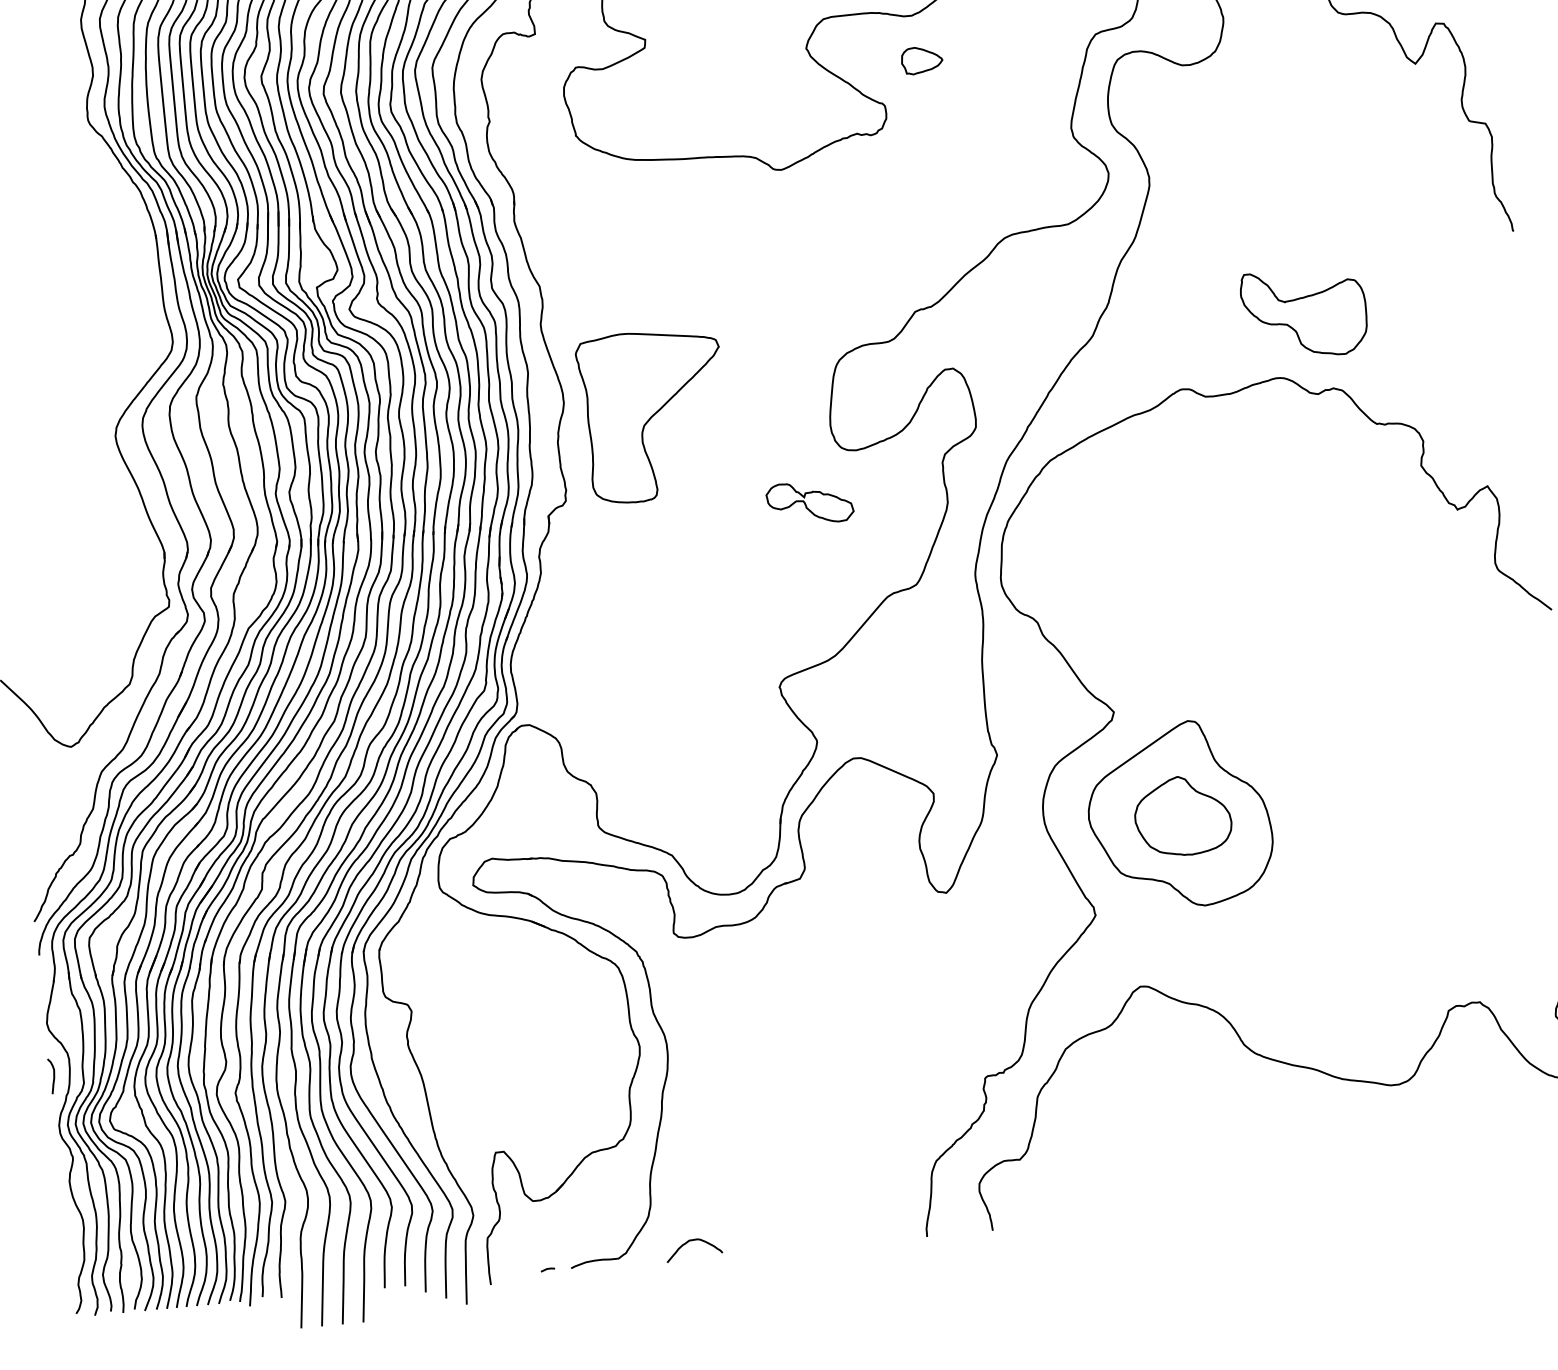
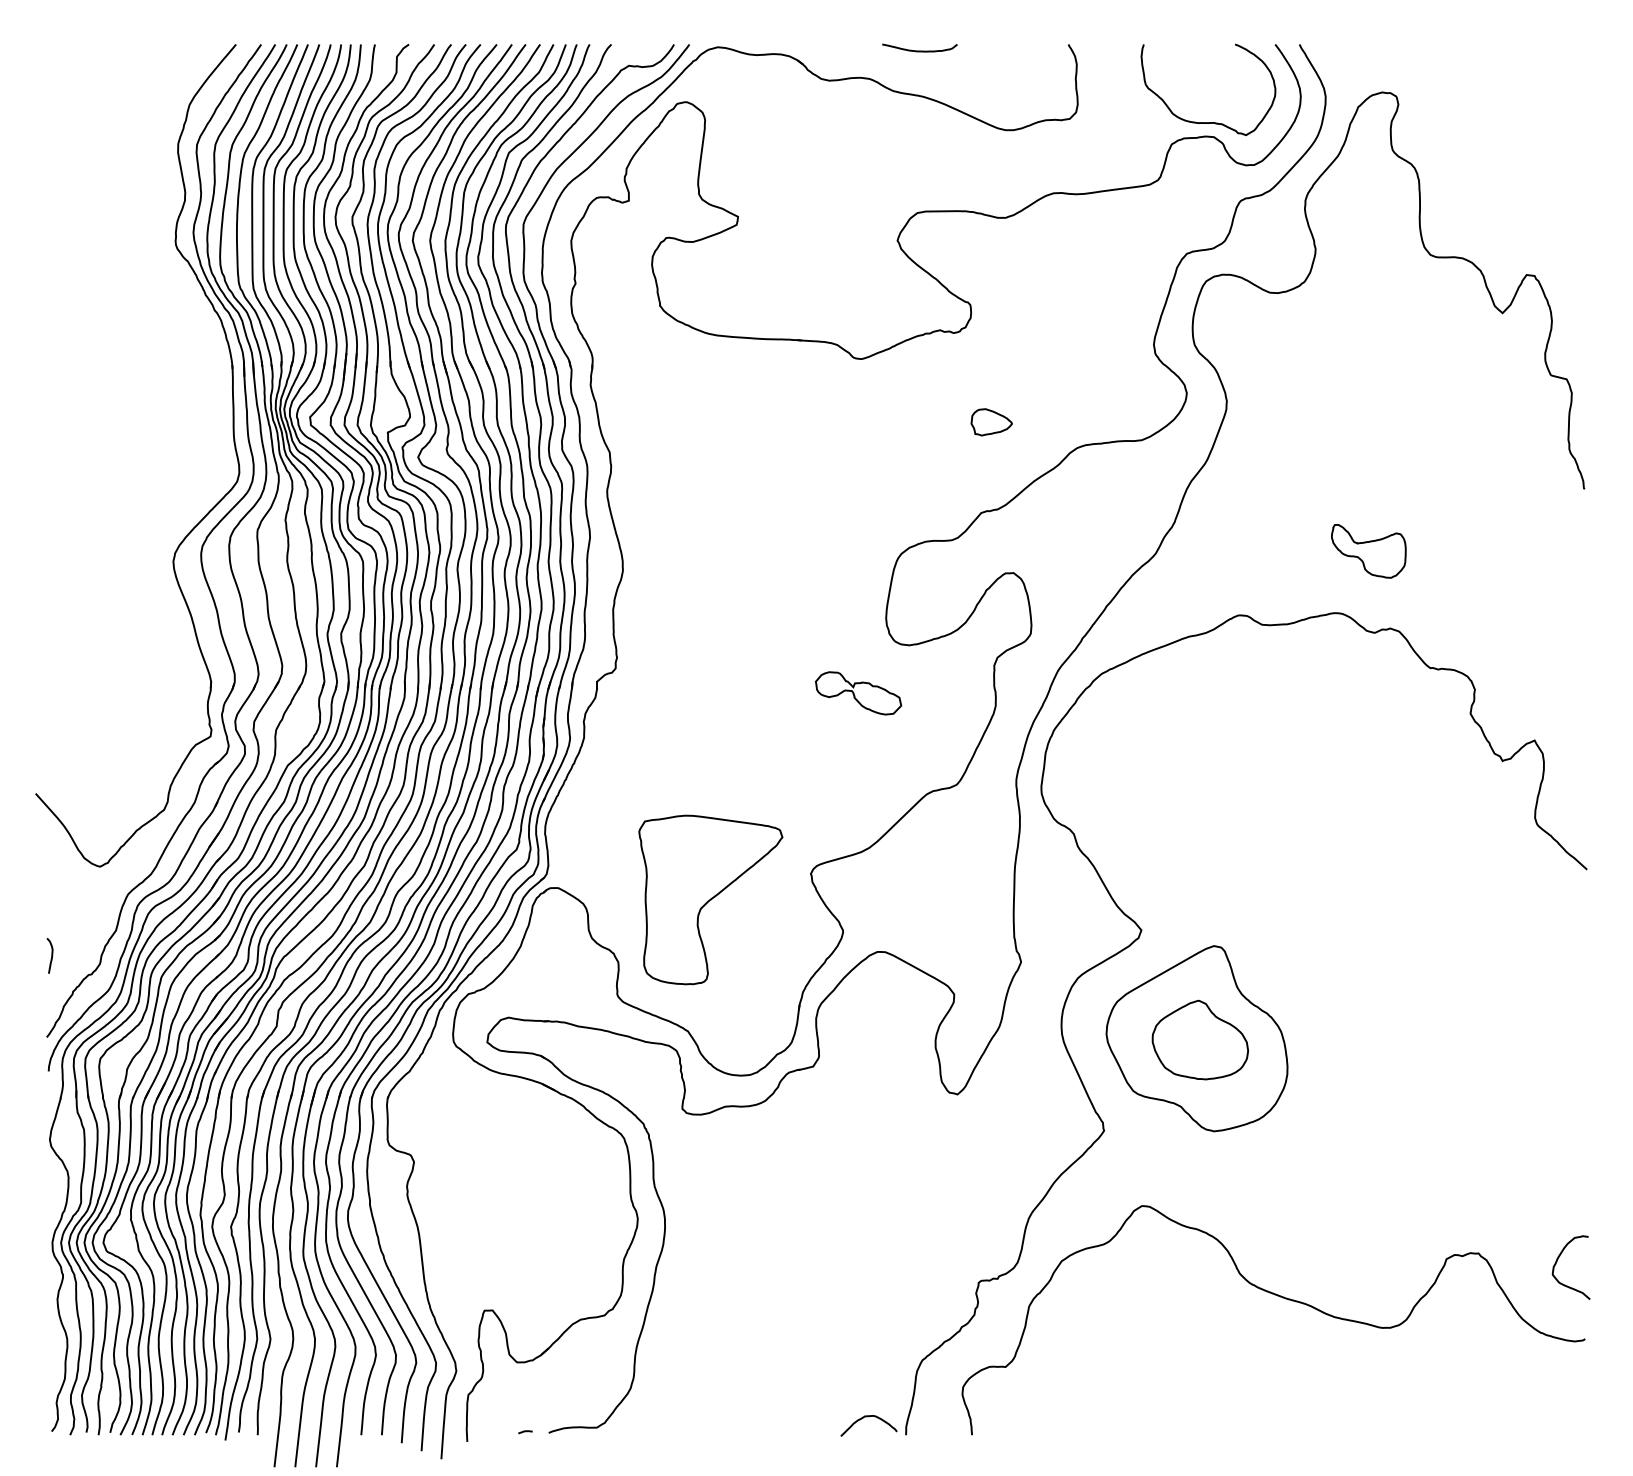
part: (921, 60) -> (991, 422), moved
part: (1304, 313) -> (1368, 551), size x0.6
part: (653, 415) -> (710, 899), moved
curve: (53, 1075) -> (51, 955), moved
curve: (692, 1241) -> (868, 1417), moved

